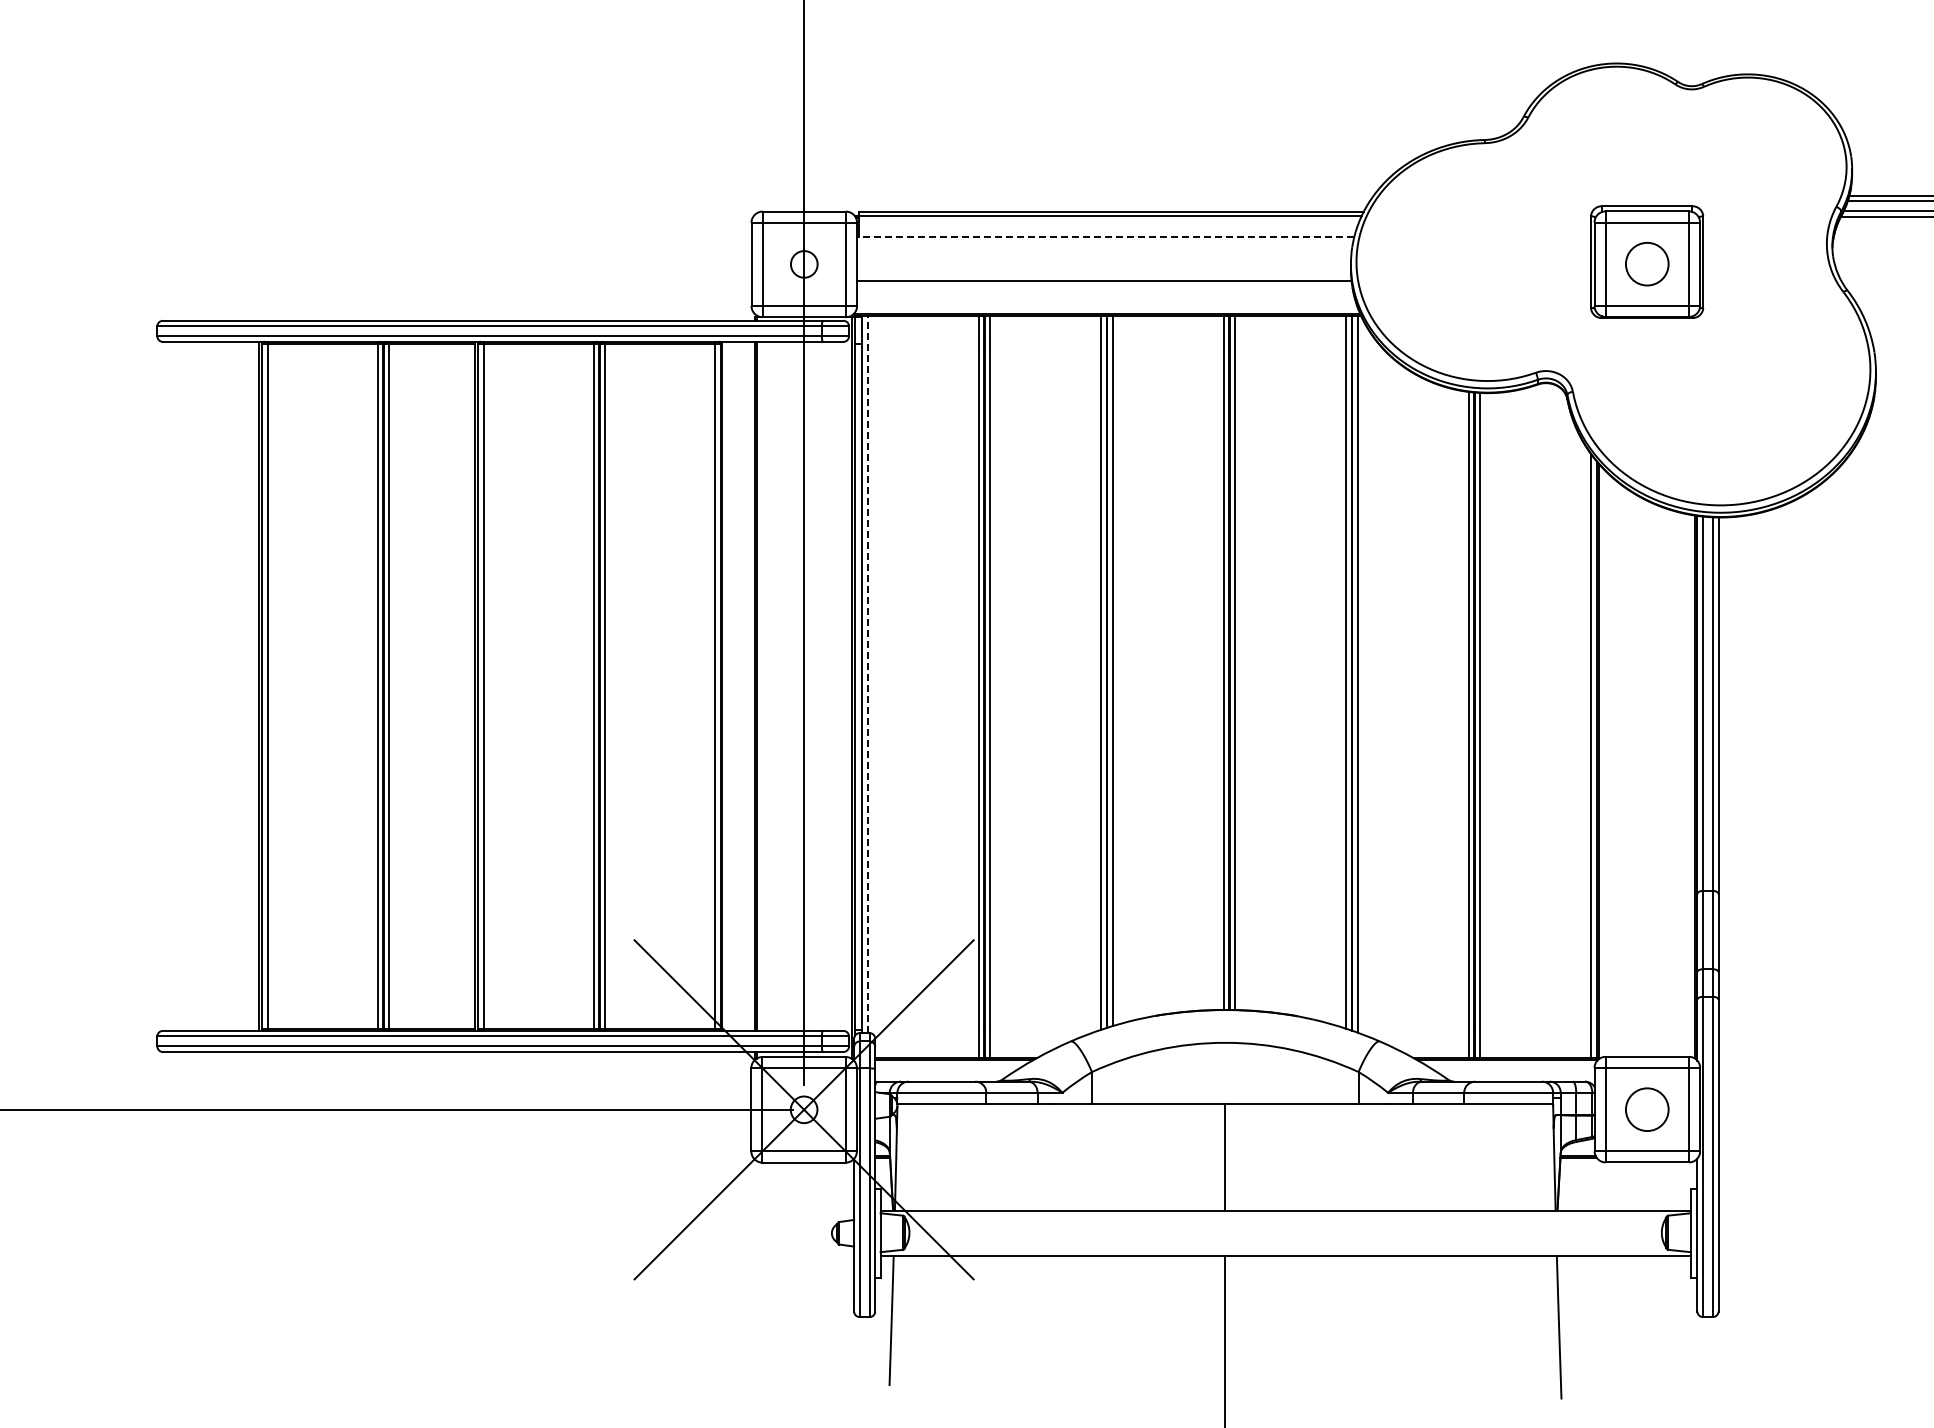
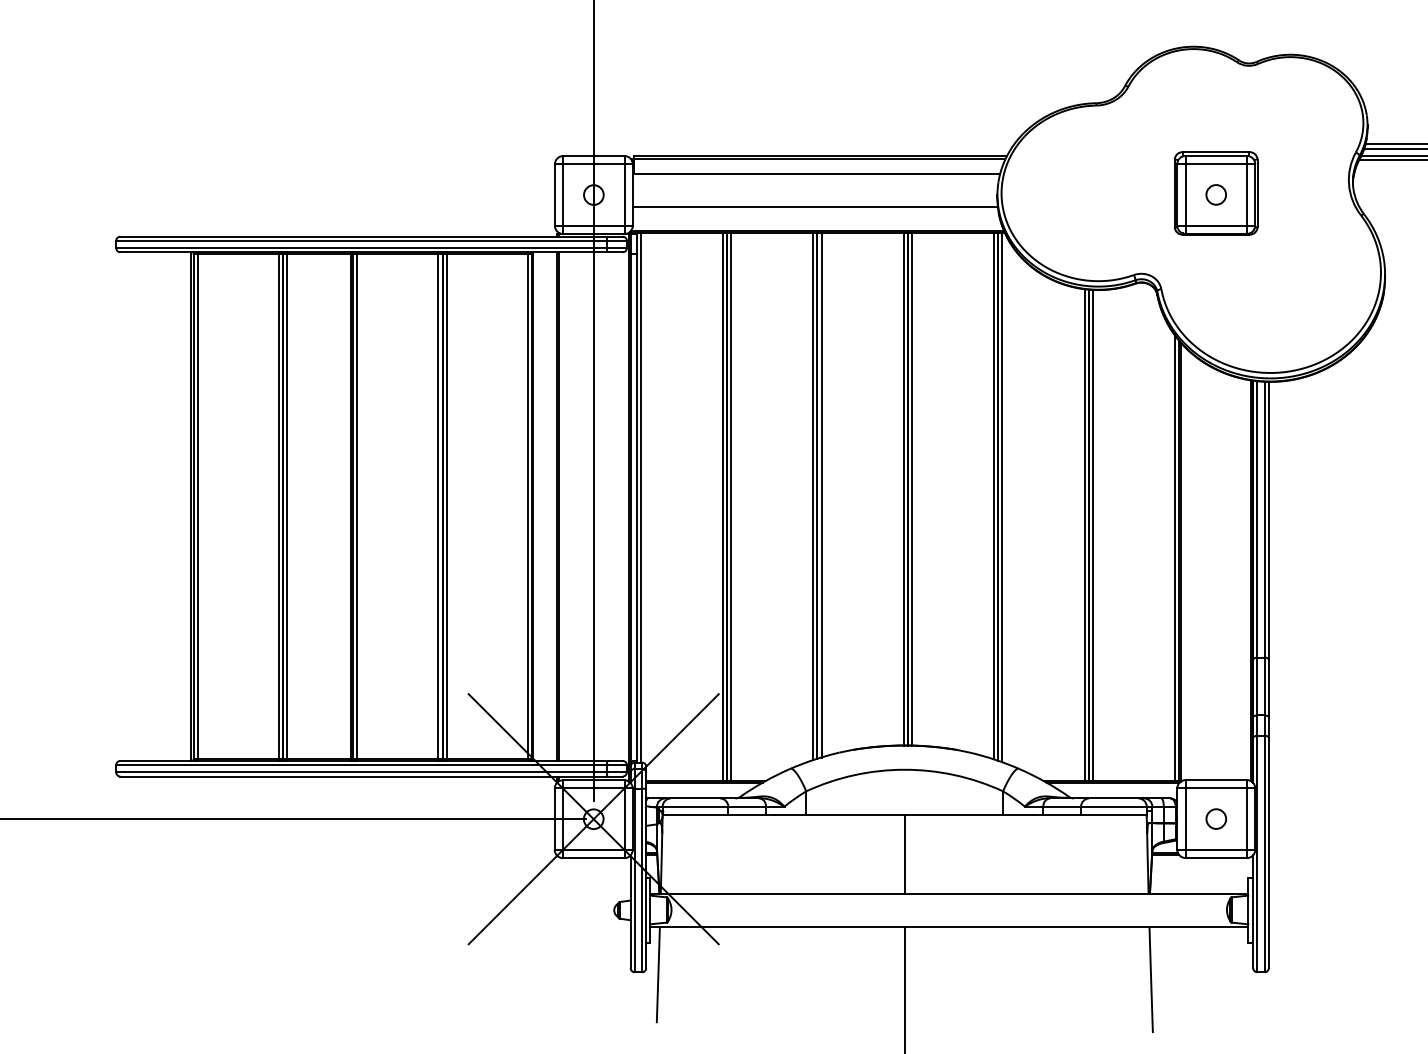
line: (1105, 236) -> (816, 174), dashed -> solid
circle: (1646, 263) -> (1215, 194), size x0.62
line: (867, 674) -> (640, 497), dashed -> solid
circle: (1647, 1109) -> (1216, 818), size x0.62

